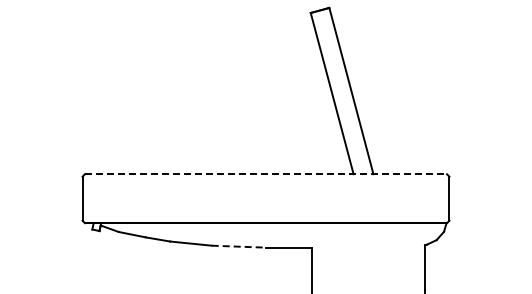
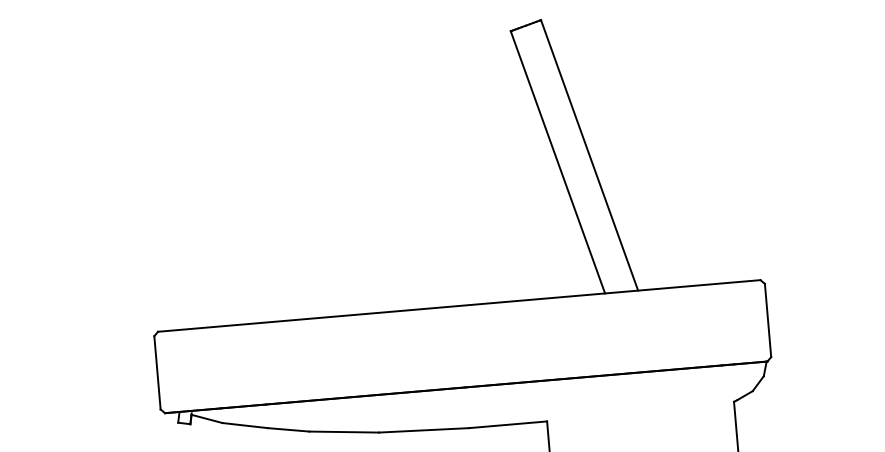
line: (266, 174) -> (460, 306), dashed -> solid
line: (238, 246) -> (423, 430), dashed -> solid

